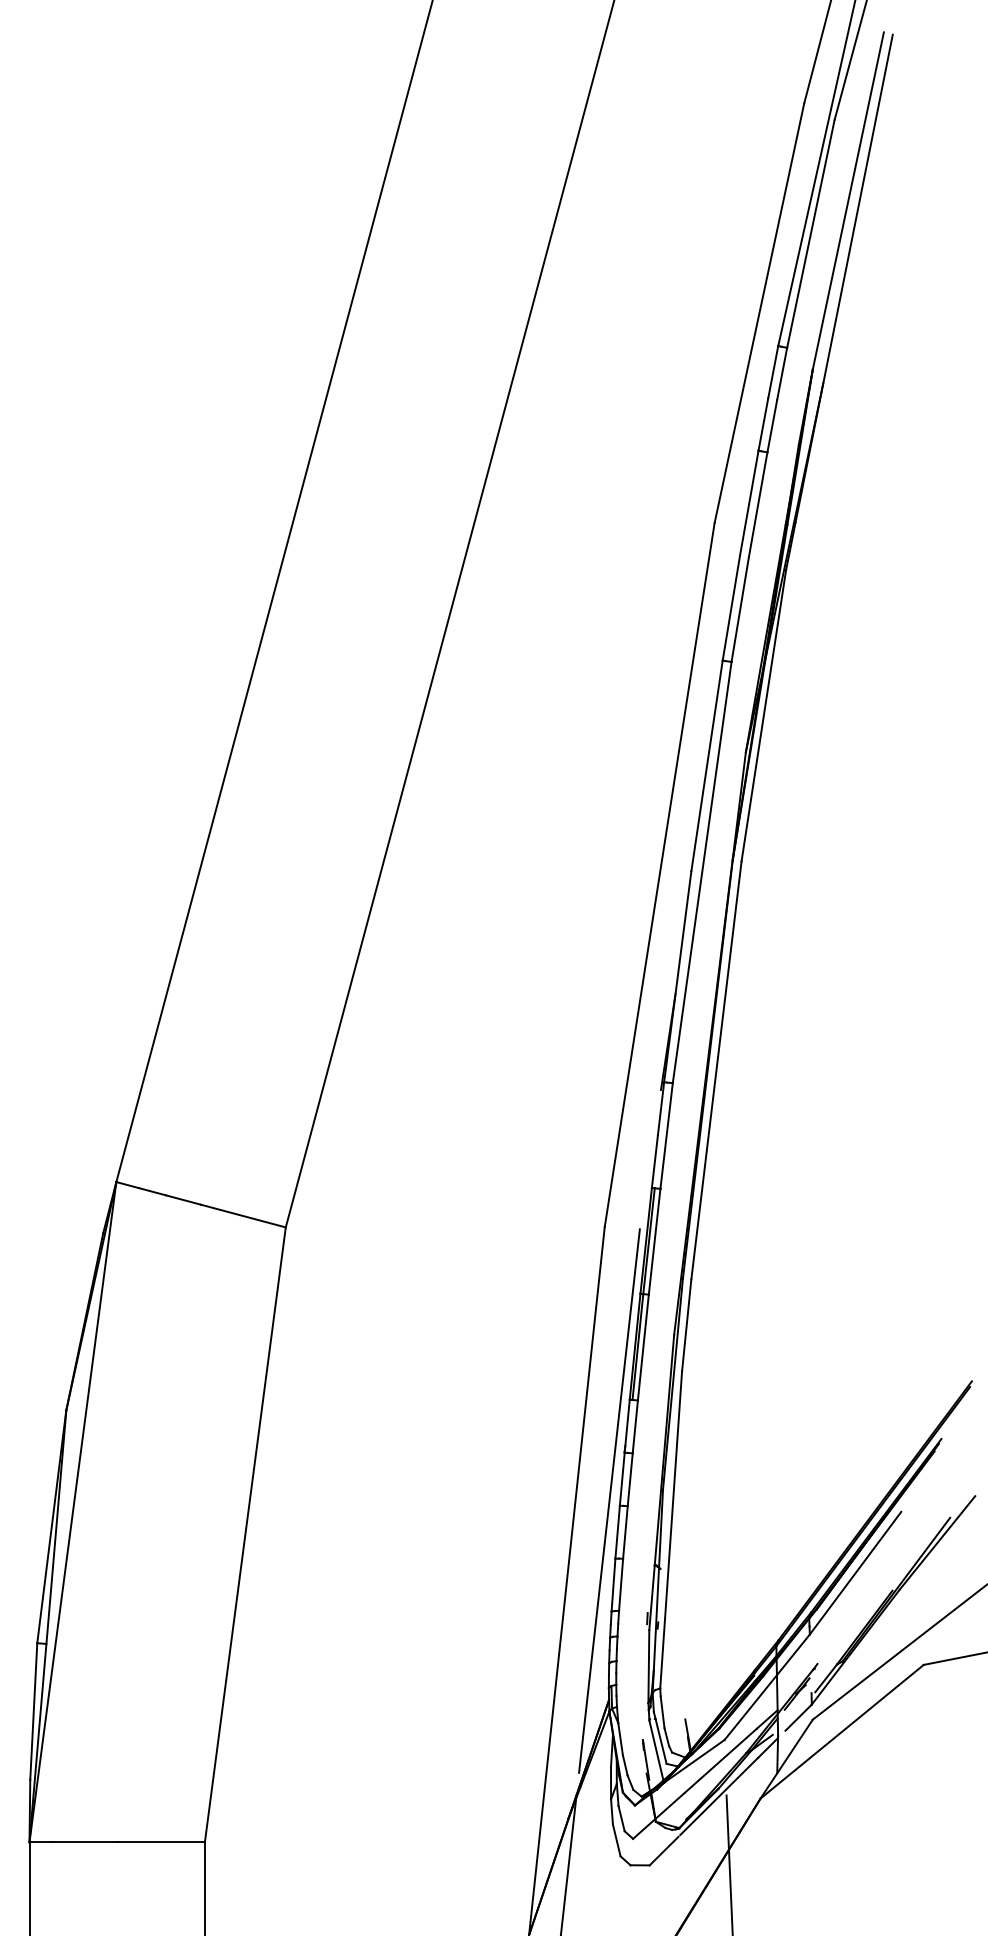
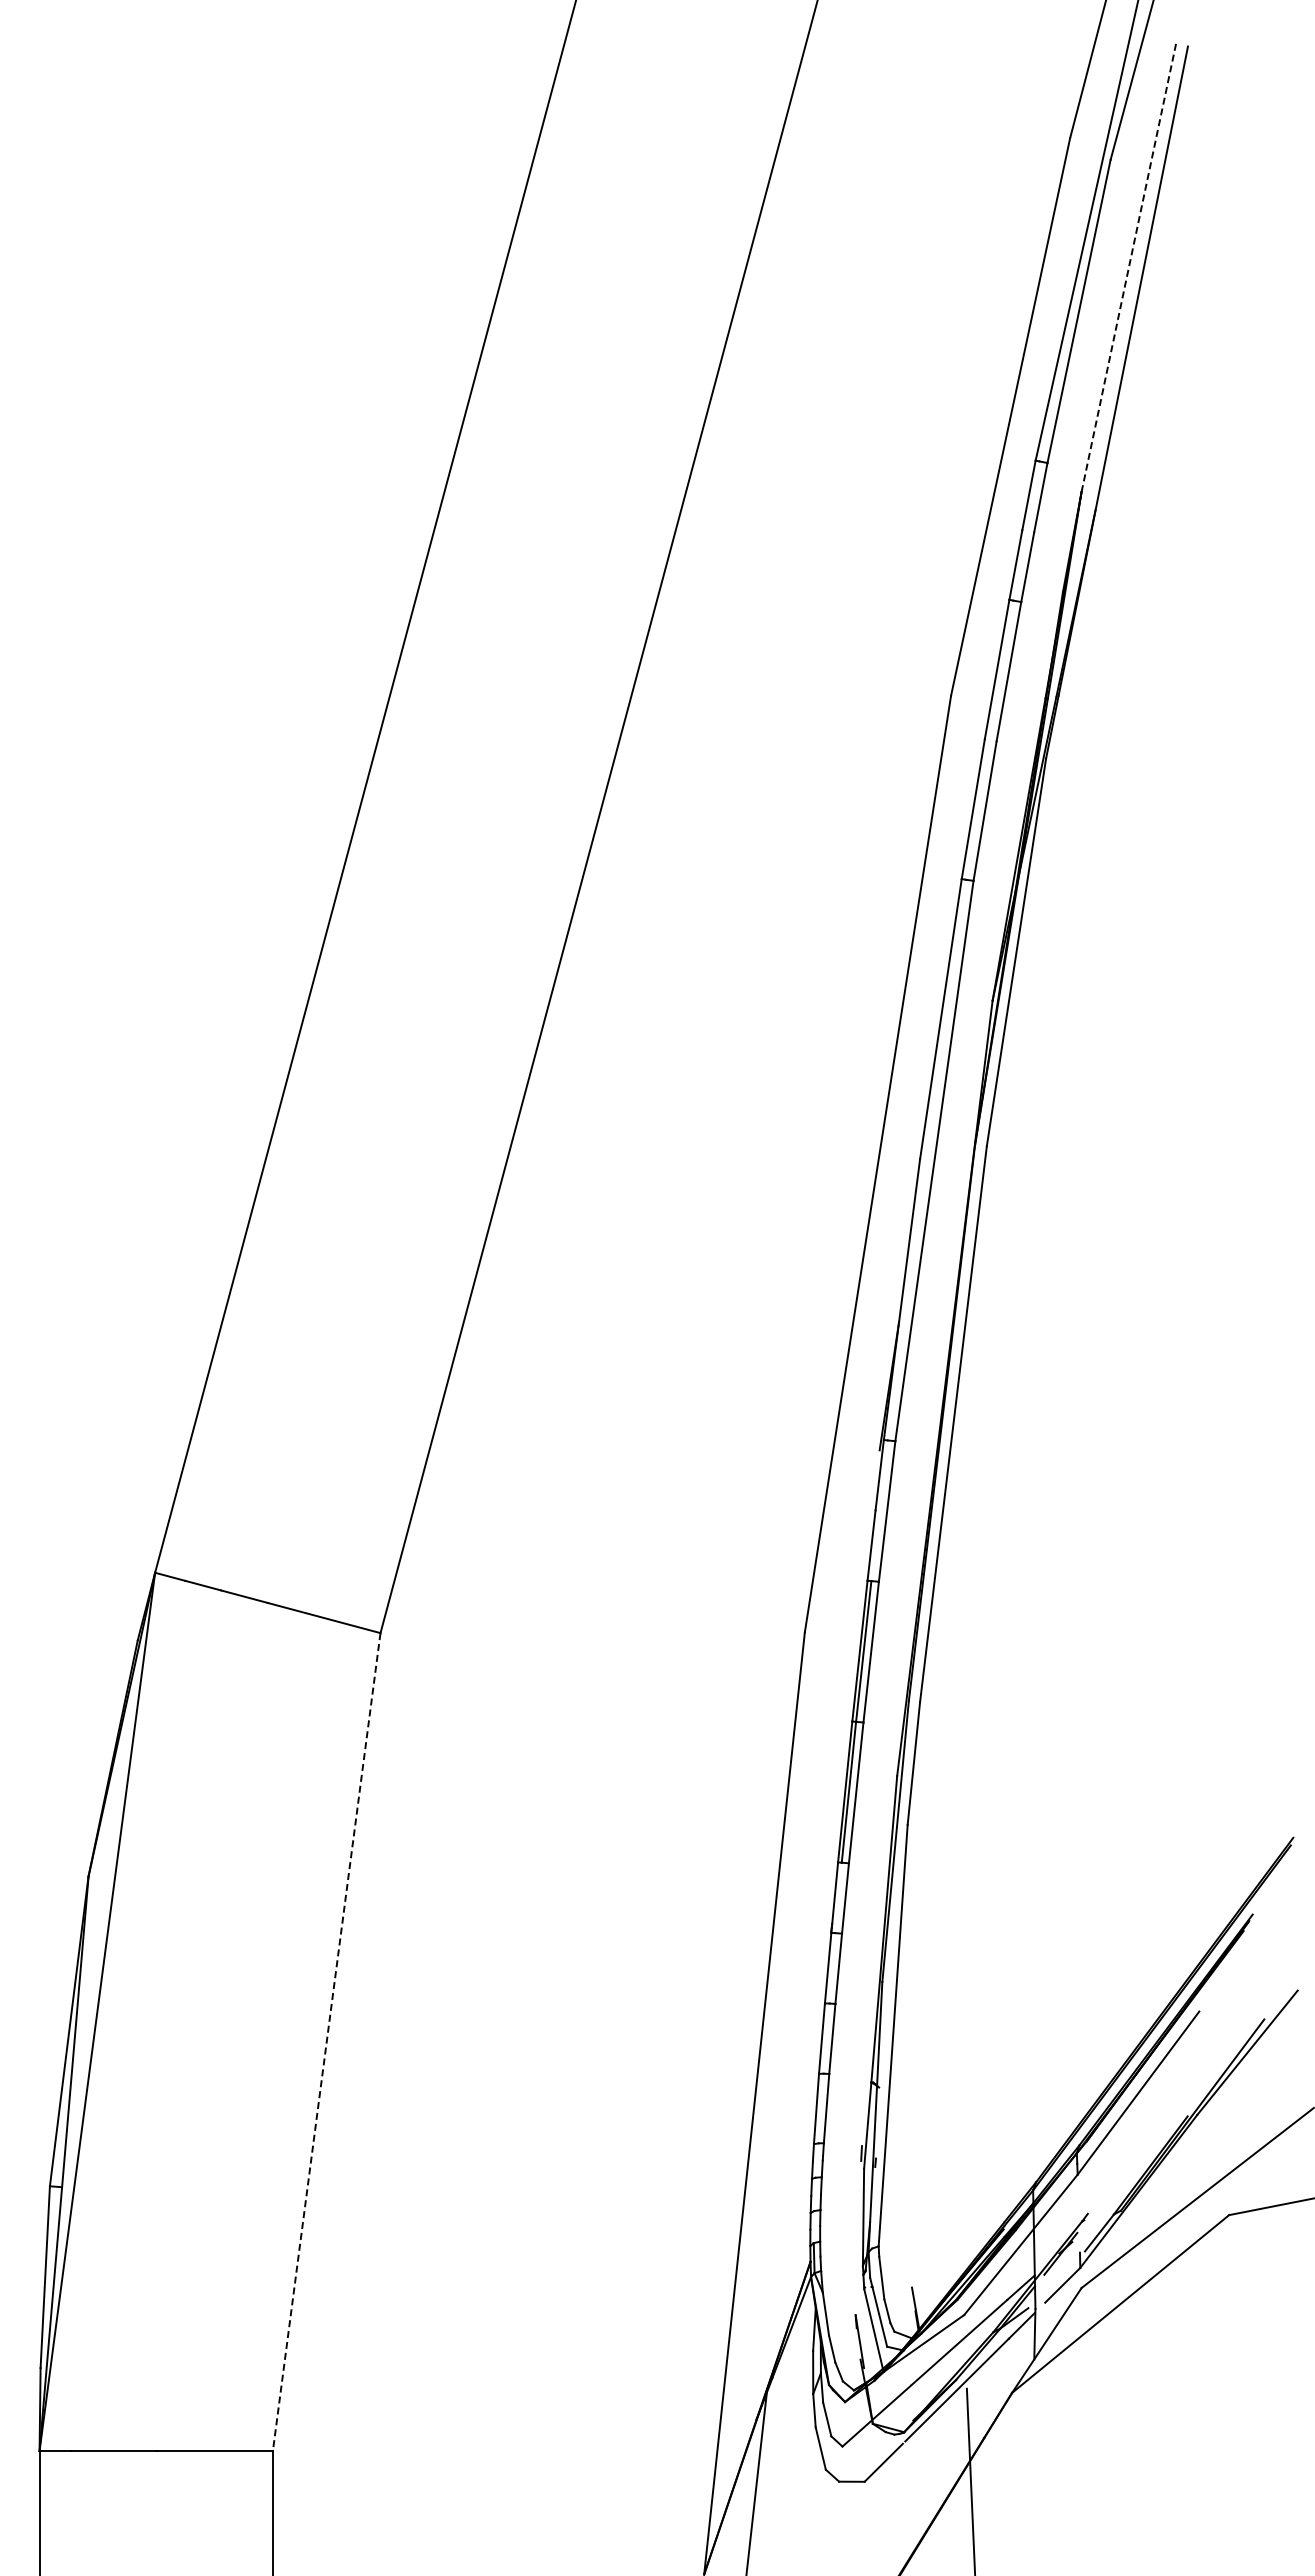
line: (848, 200) -> (1128, 267), solid -> dashed
line: (609, 1500) -> (810, 1996), removed
line: (245, 1535) -> (326, 2042), solid -> dashed

